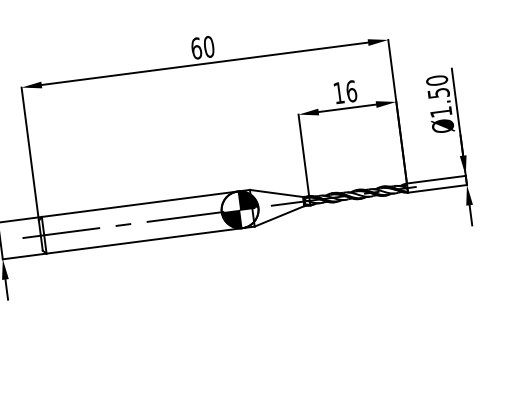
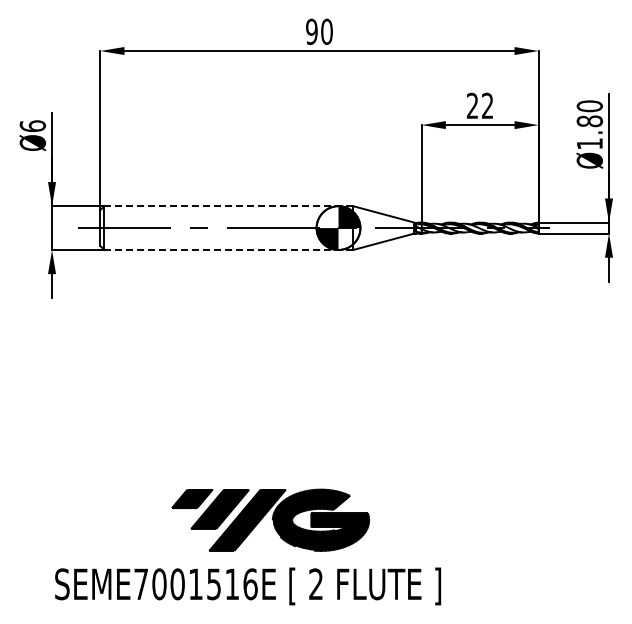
text: (196, 48) -> (311, 31), 60 -> 90
text: (345, 91) -> (480, 105), 16 -> 22
text: (438, 93) -> (589, 121), Ø1.50 -> Ø1.80
line: (145, 203) -> (228, 206), solid -> dashed
line: (151, 240) -> (229, 250), solid -> dashed

